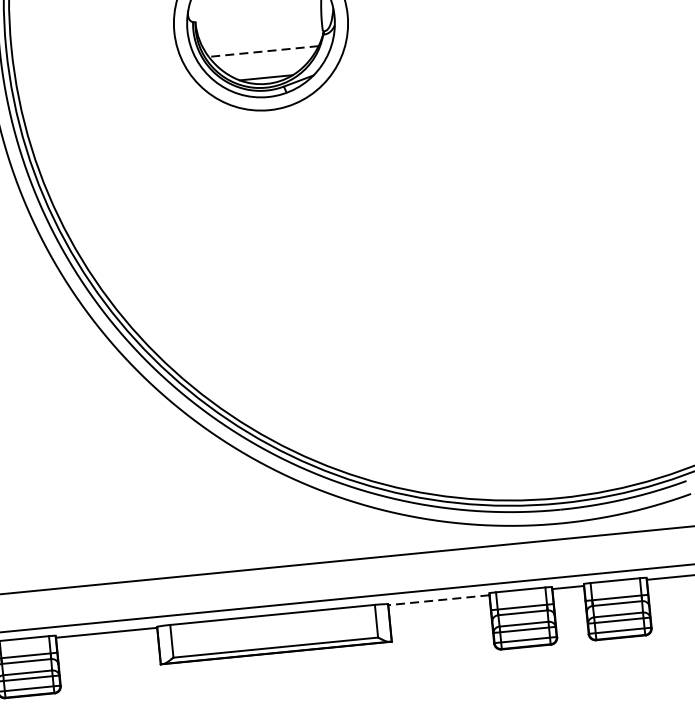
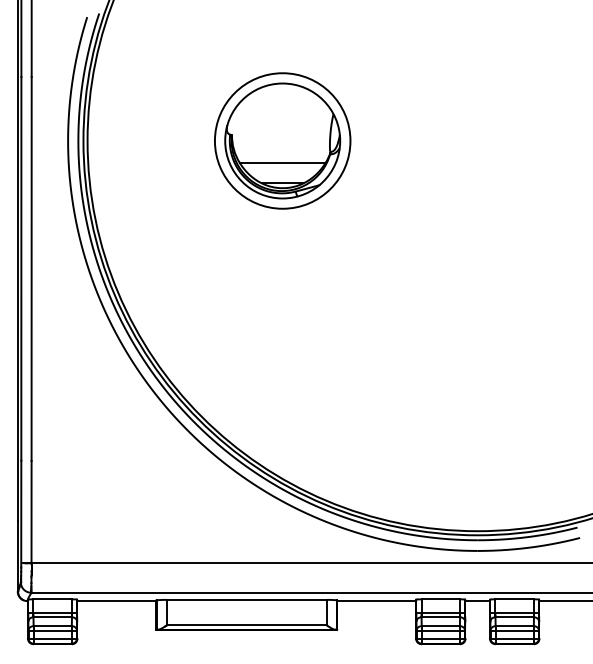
line: (263, 51) -> (282, 162), dashed -> solid
line: (438, 600) -> (376, 601), dashed -> solid

